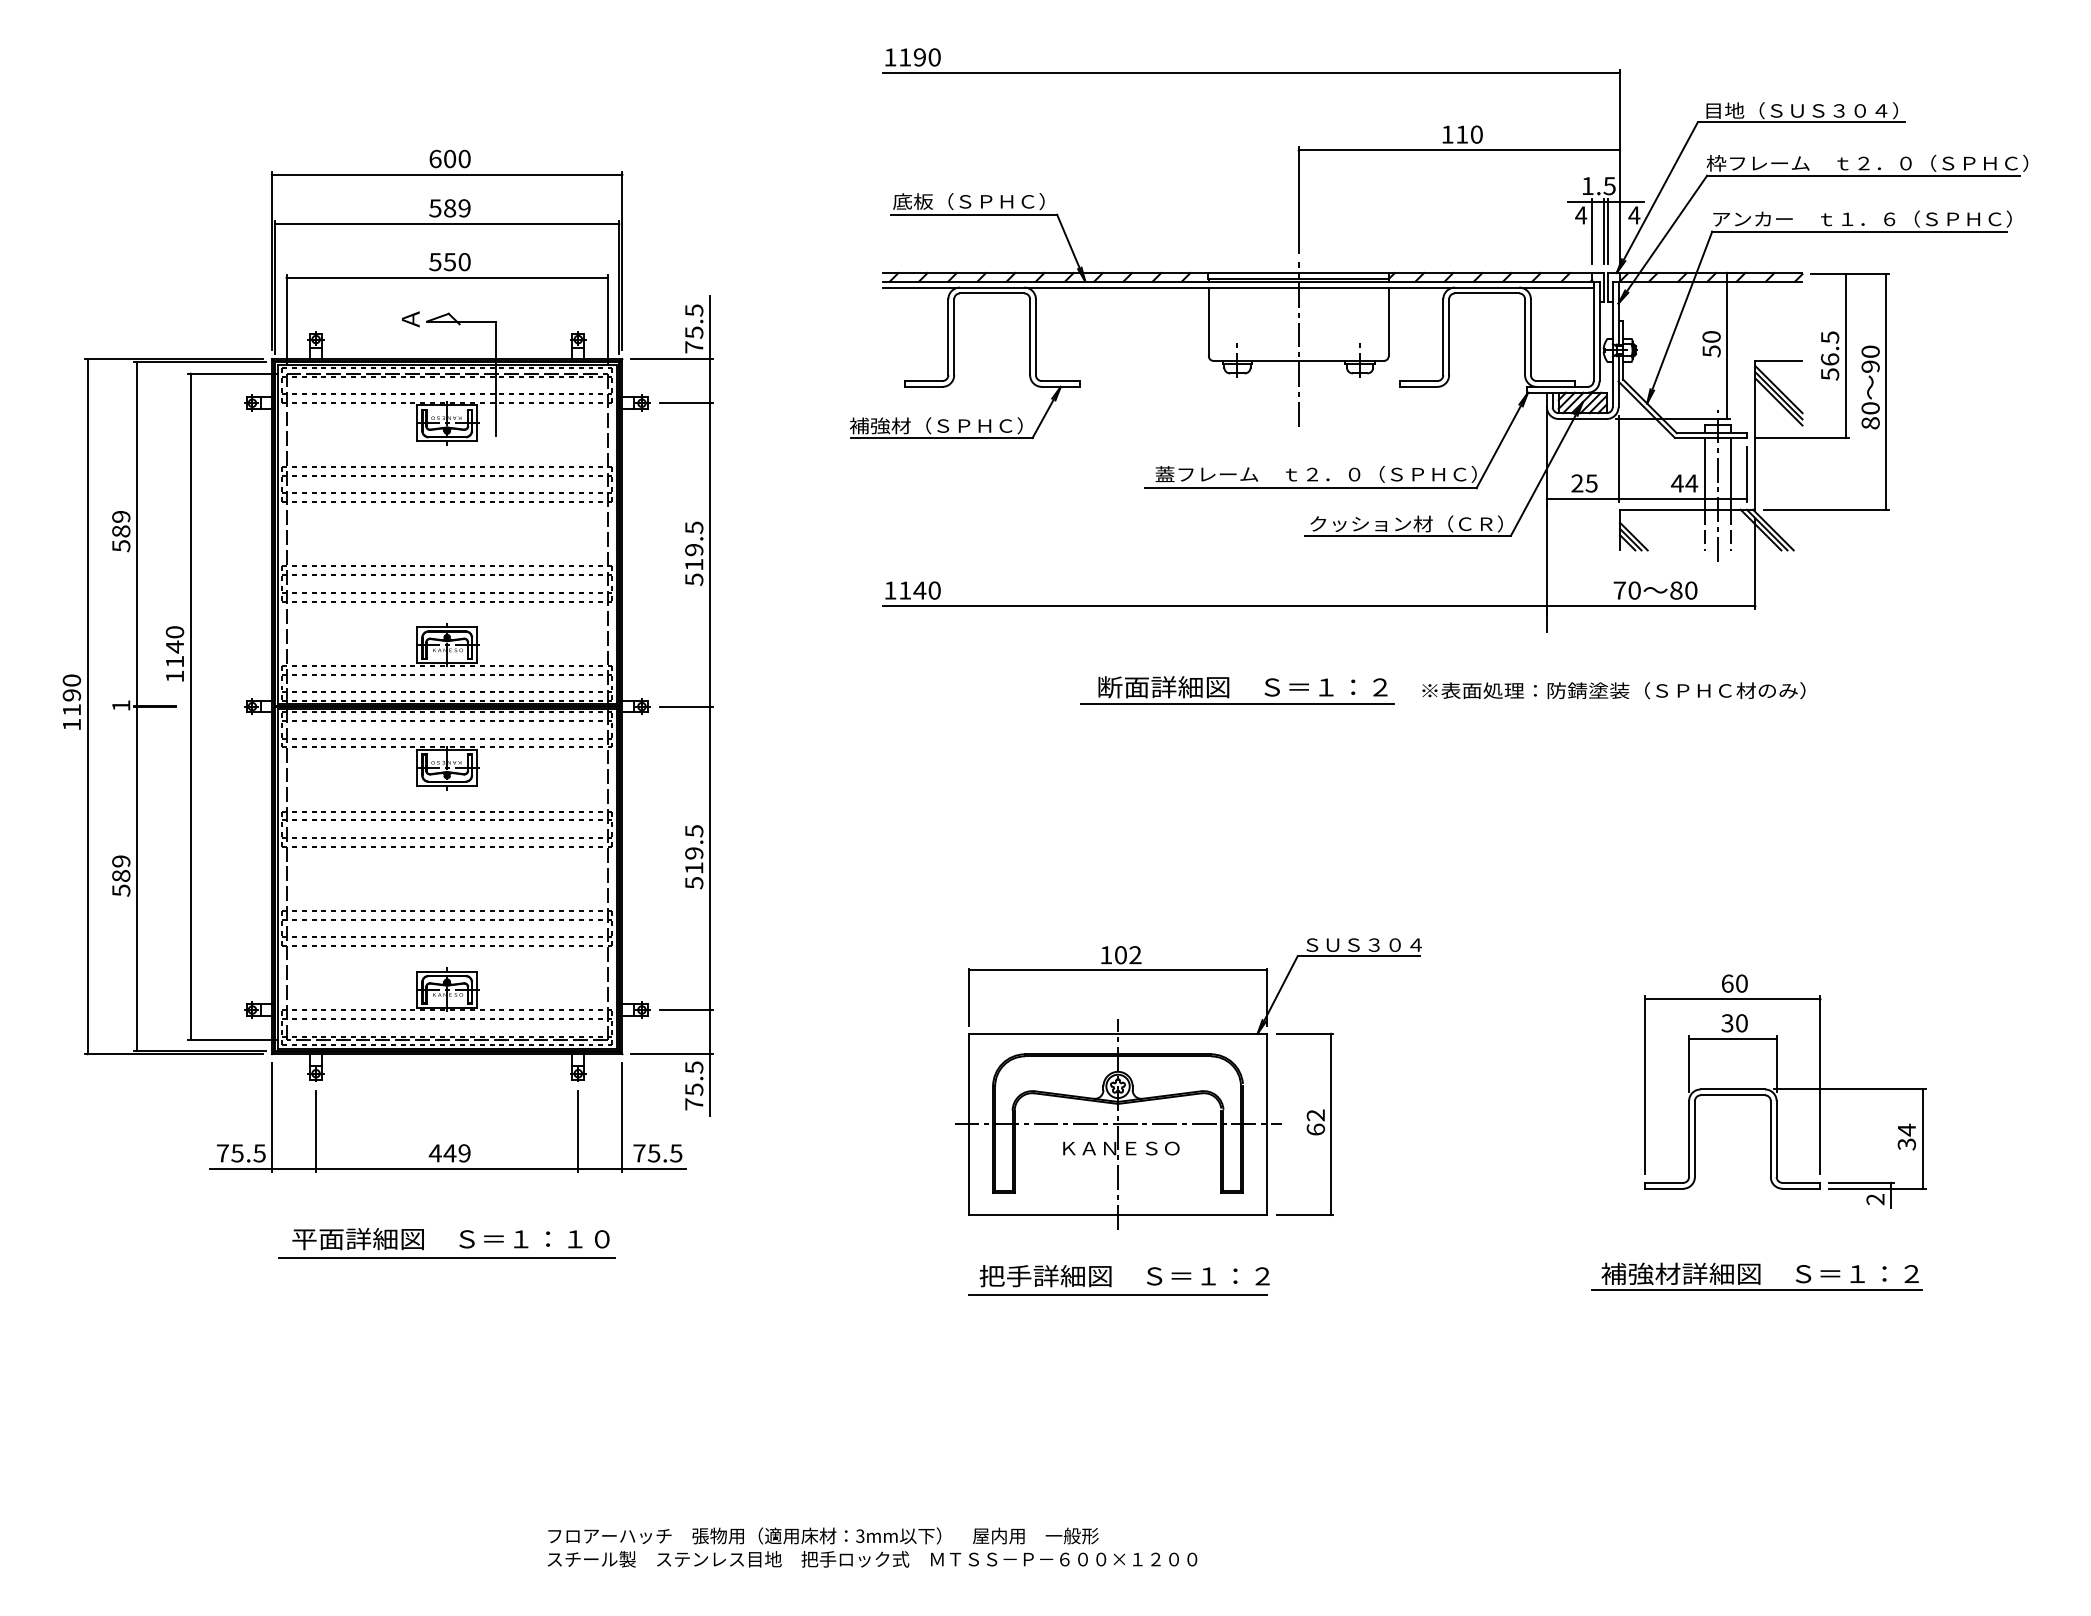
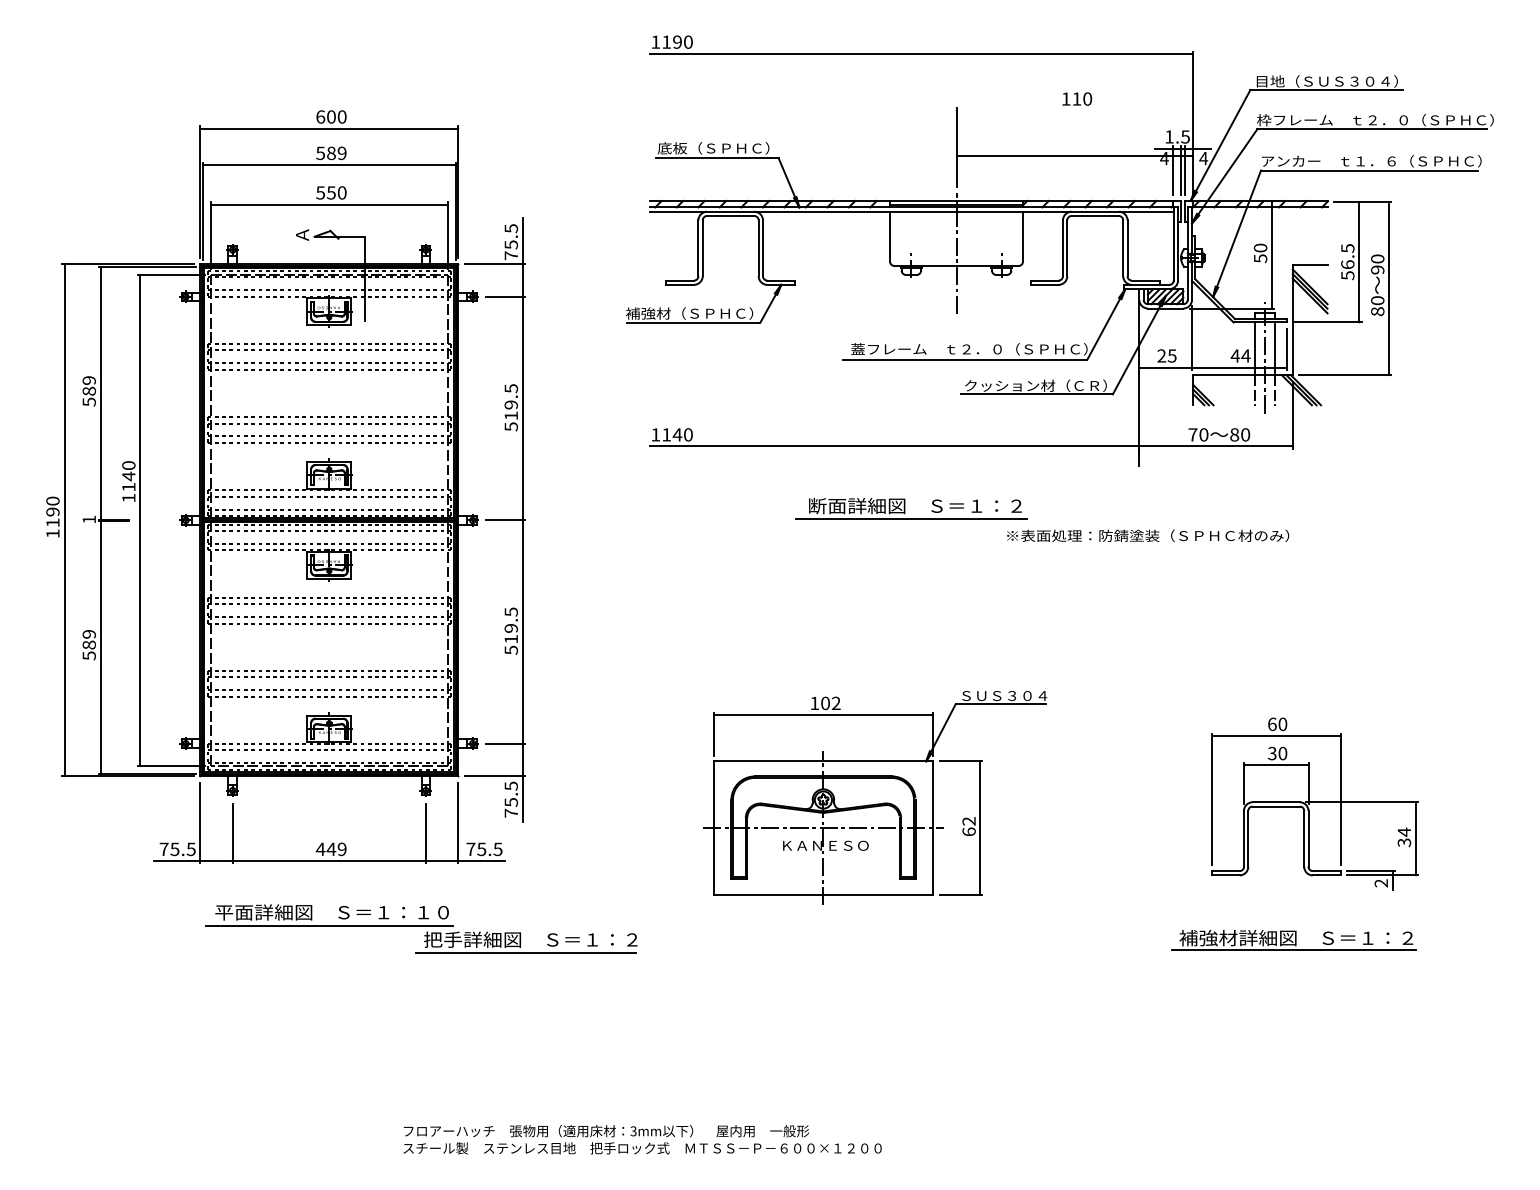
line: (1458, 150) -> (1074, 155), moved
text: (1613, 690) -> (1147, 535), moved
part: (1111, 1280) -> (521, 942), moved

